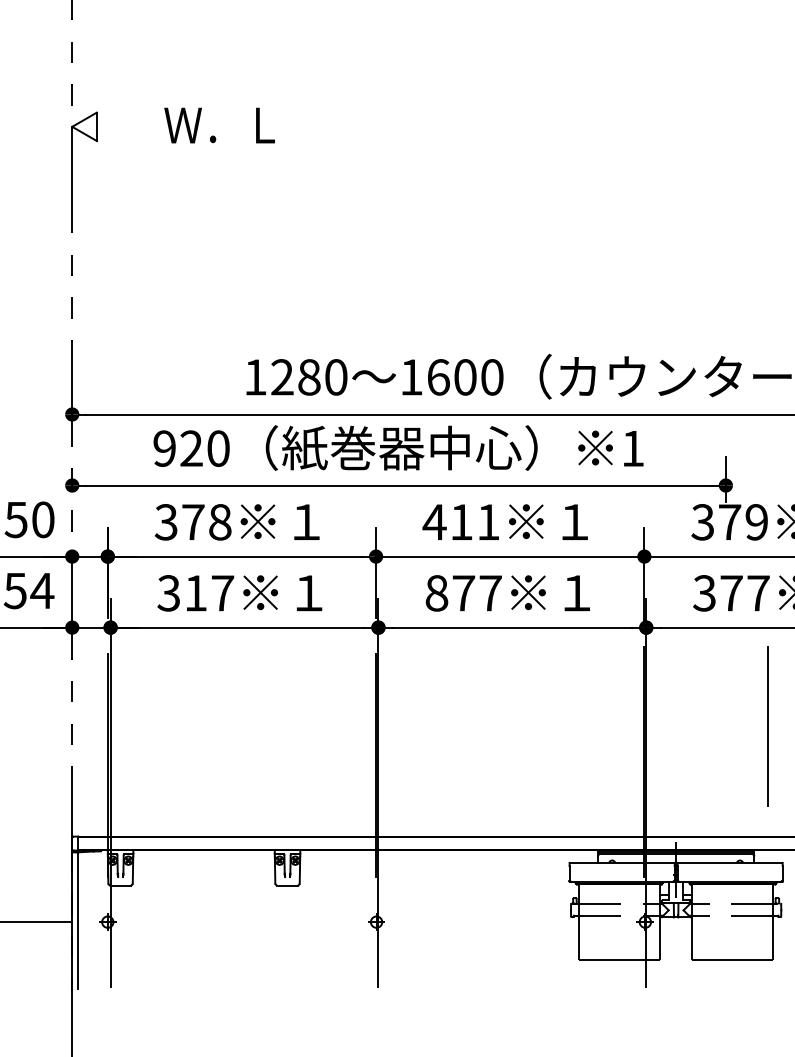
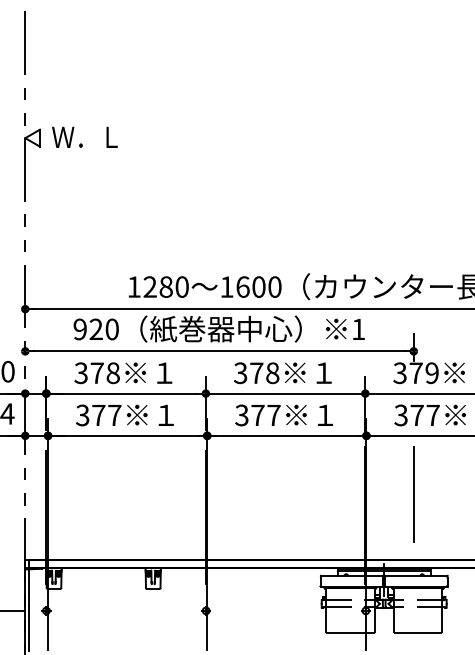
text: (218, 124) -> (84, 136), moved
text: (461, 522) -> (256, 373), 411 -> 378
text: (195, 593) -> (98, 415), 317 -> 377
text: (436, 593) -> (241, 415), 877 -> 377
line: (767, 726) -> (413, 494), moved

